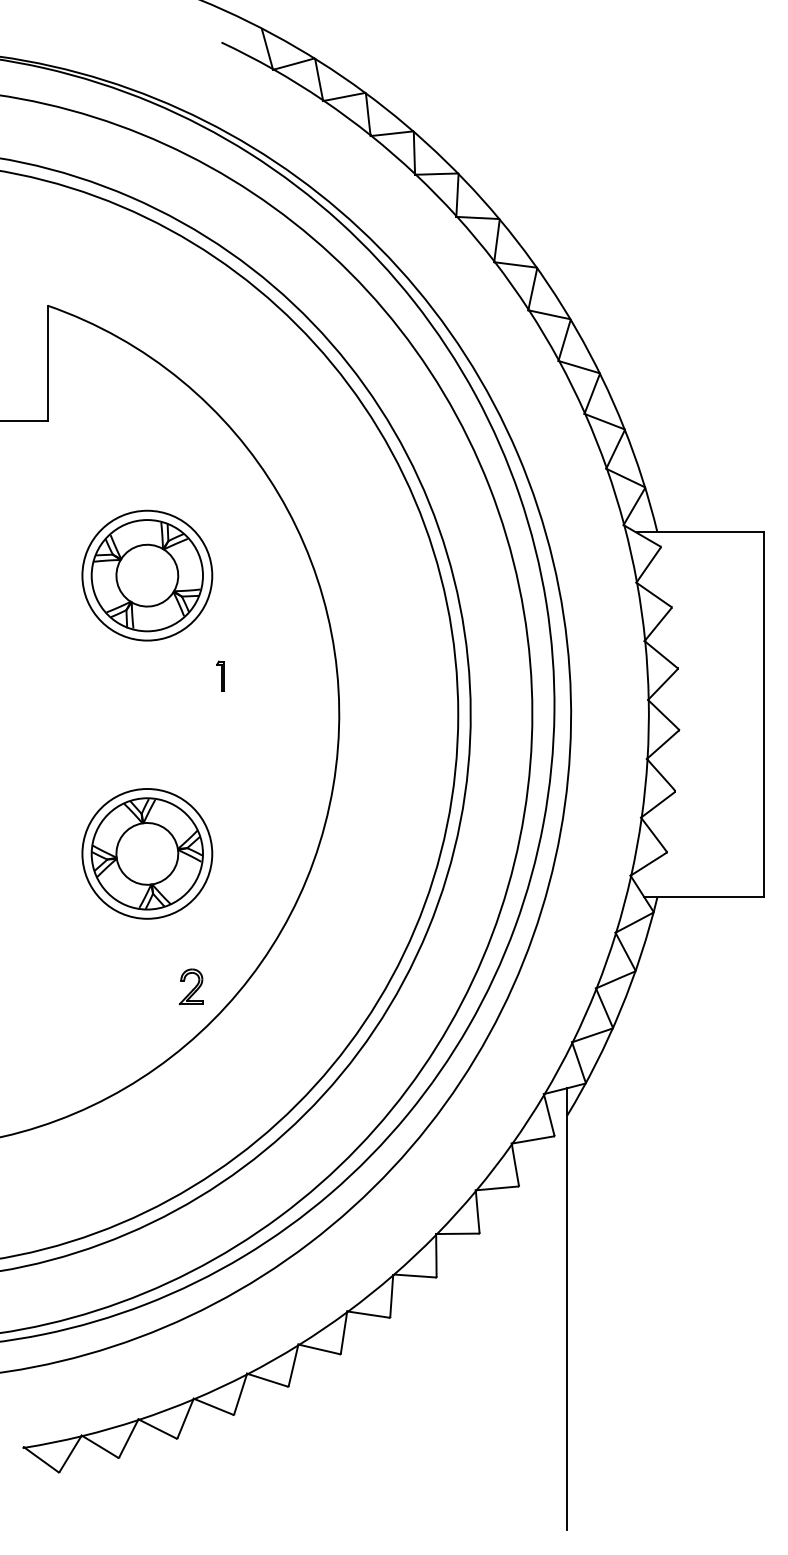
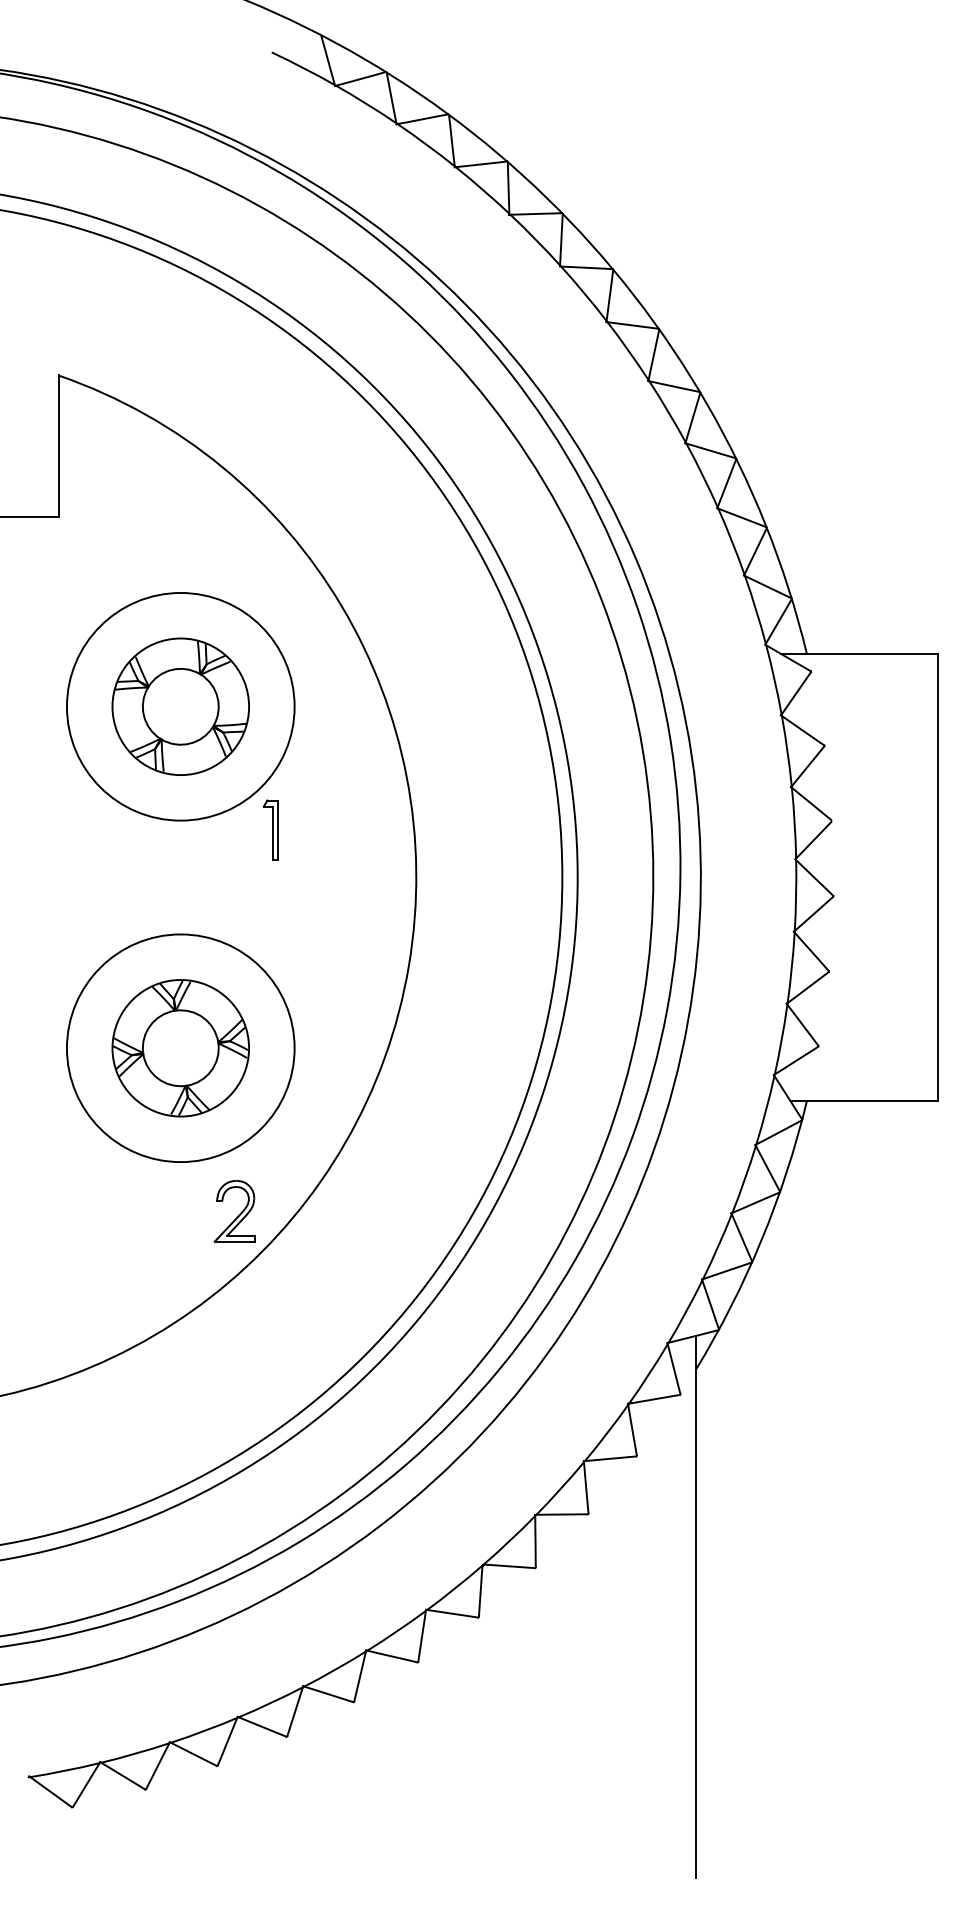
circle: (147, 575) -> (180, 706), size x1.43
part: (220, 675) -> (270, 829), size x1.67
circle: (147, 854) -> (180, 1048), size x1.43
part: (191, 986) -> (234, 1211), size x1.43

